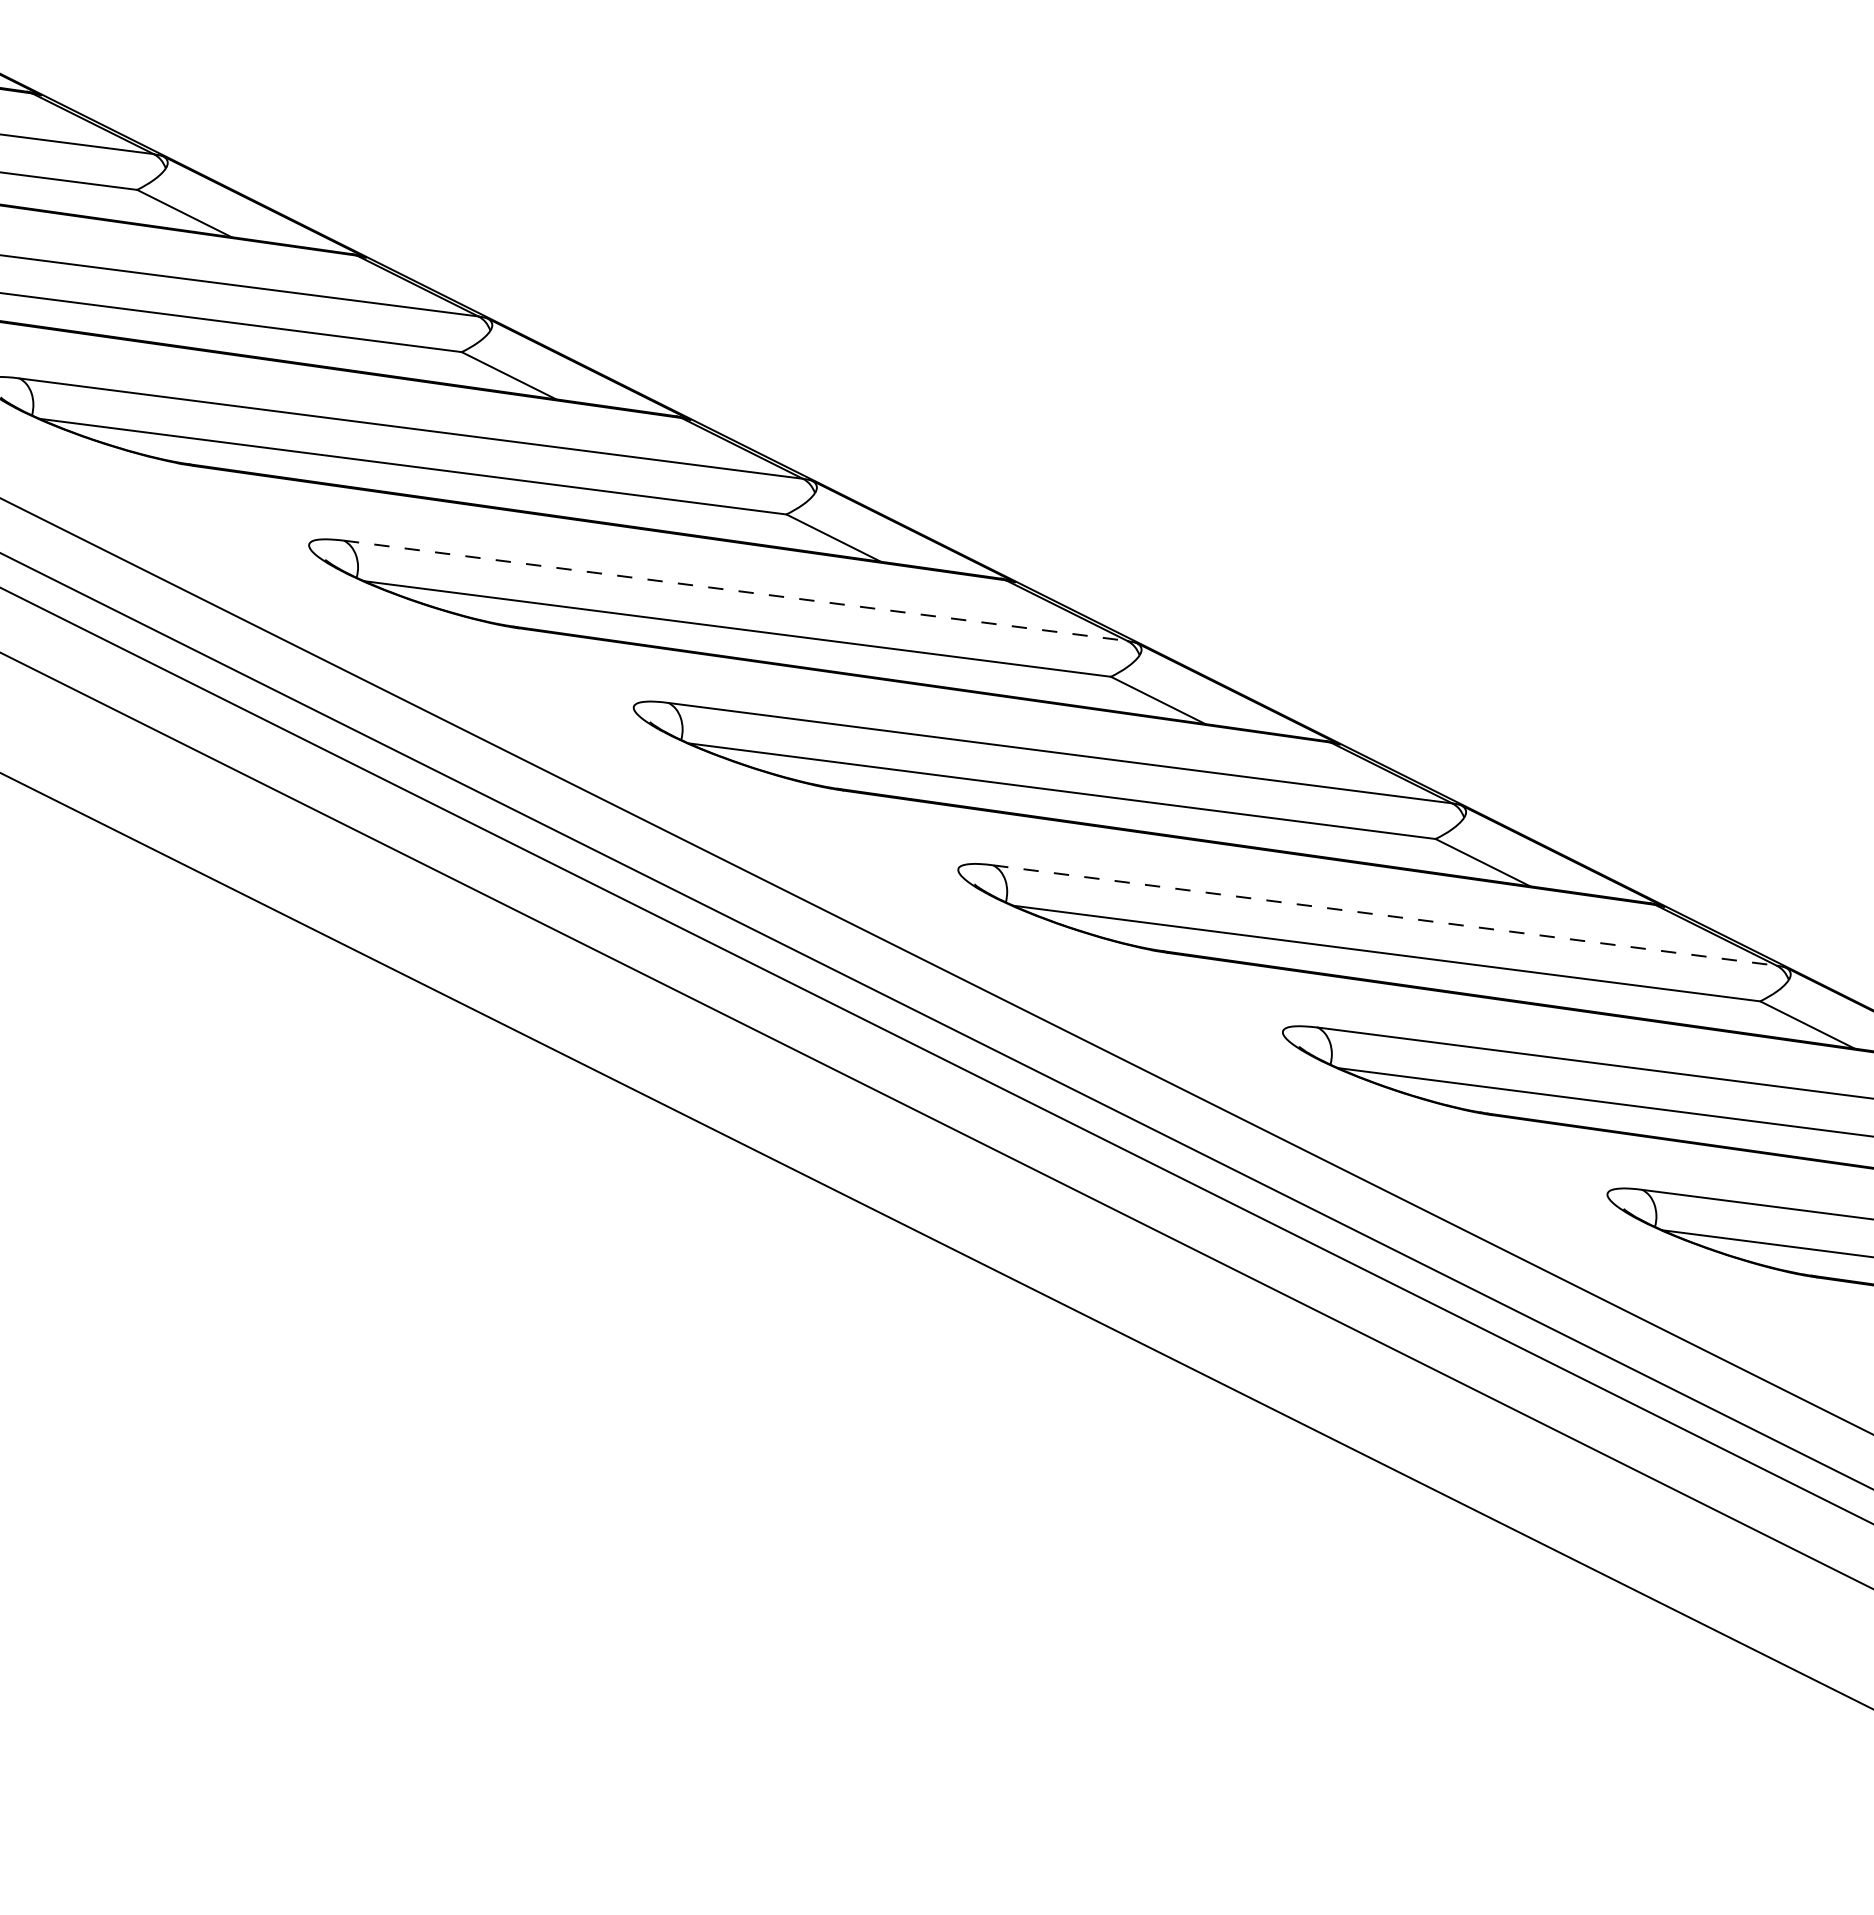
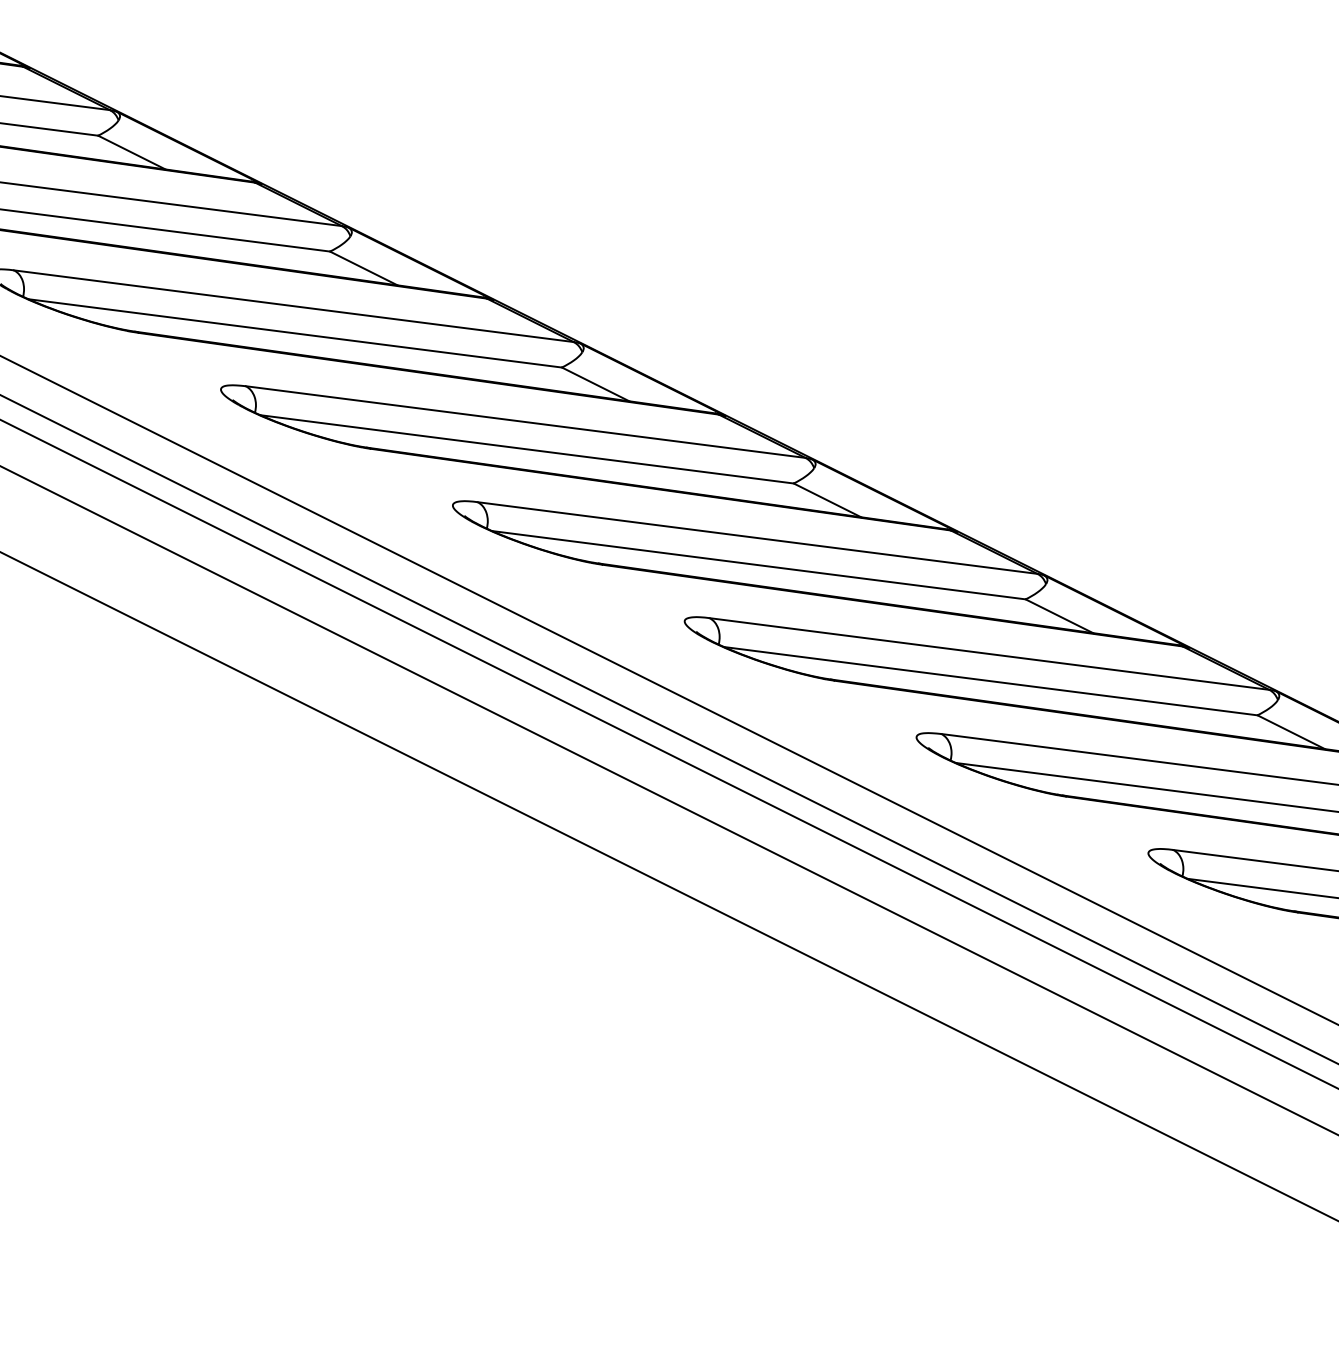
line: (736, 590) -> (526, 421), dashed -> solid
line: (1385, 915) -> (989, 653), dashed -> solid

